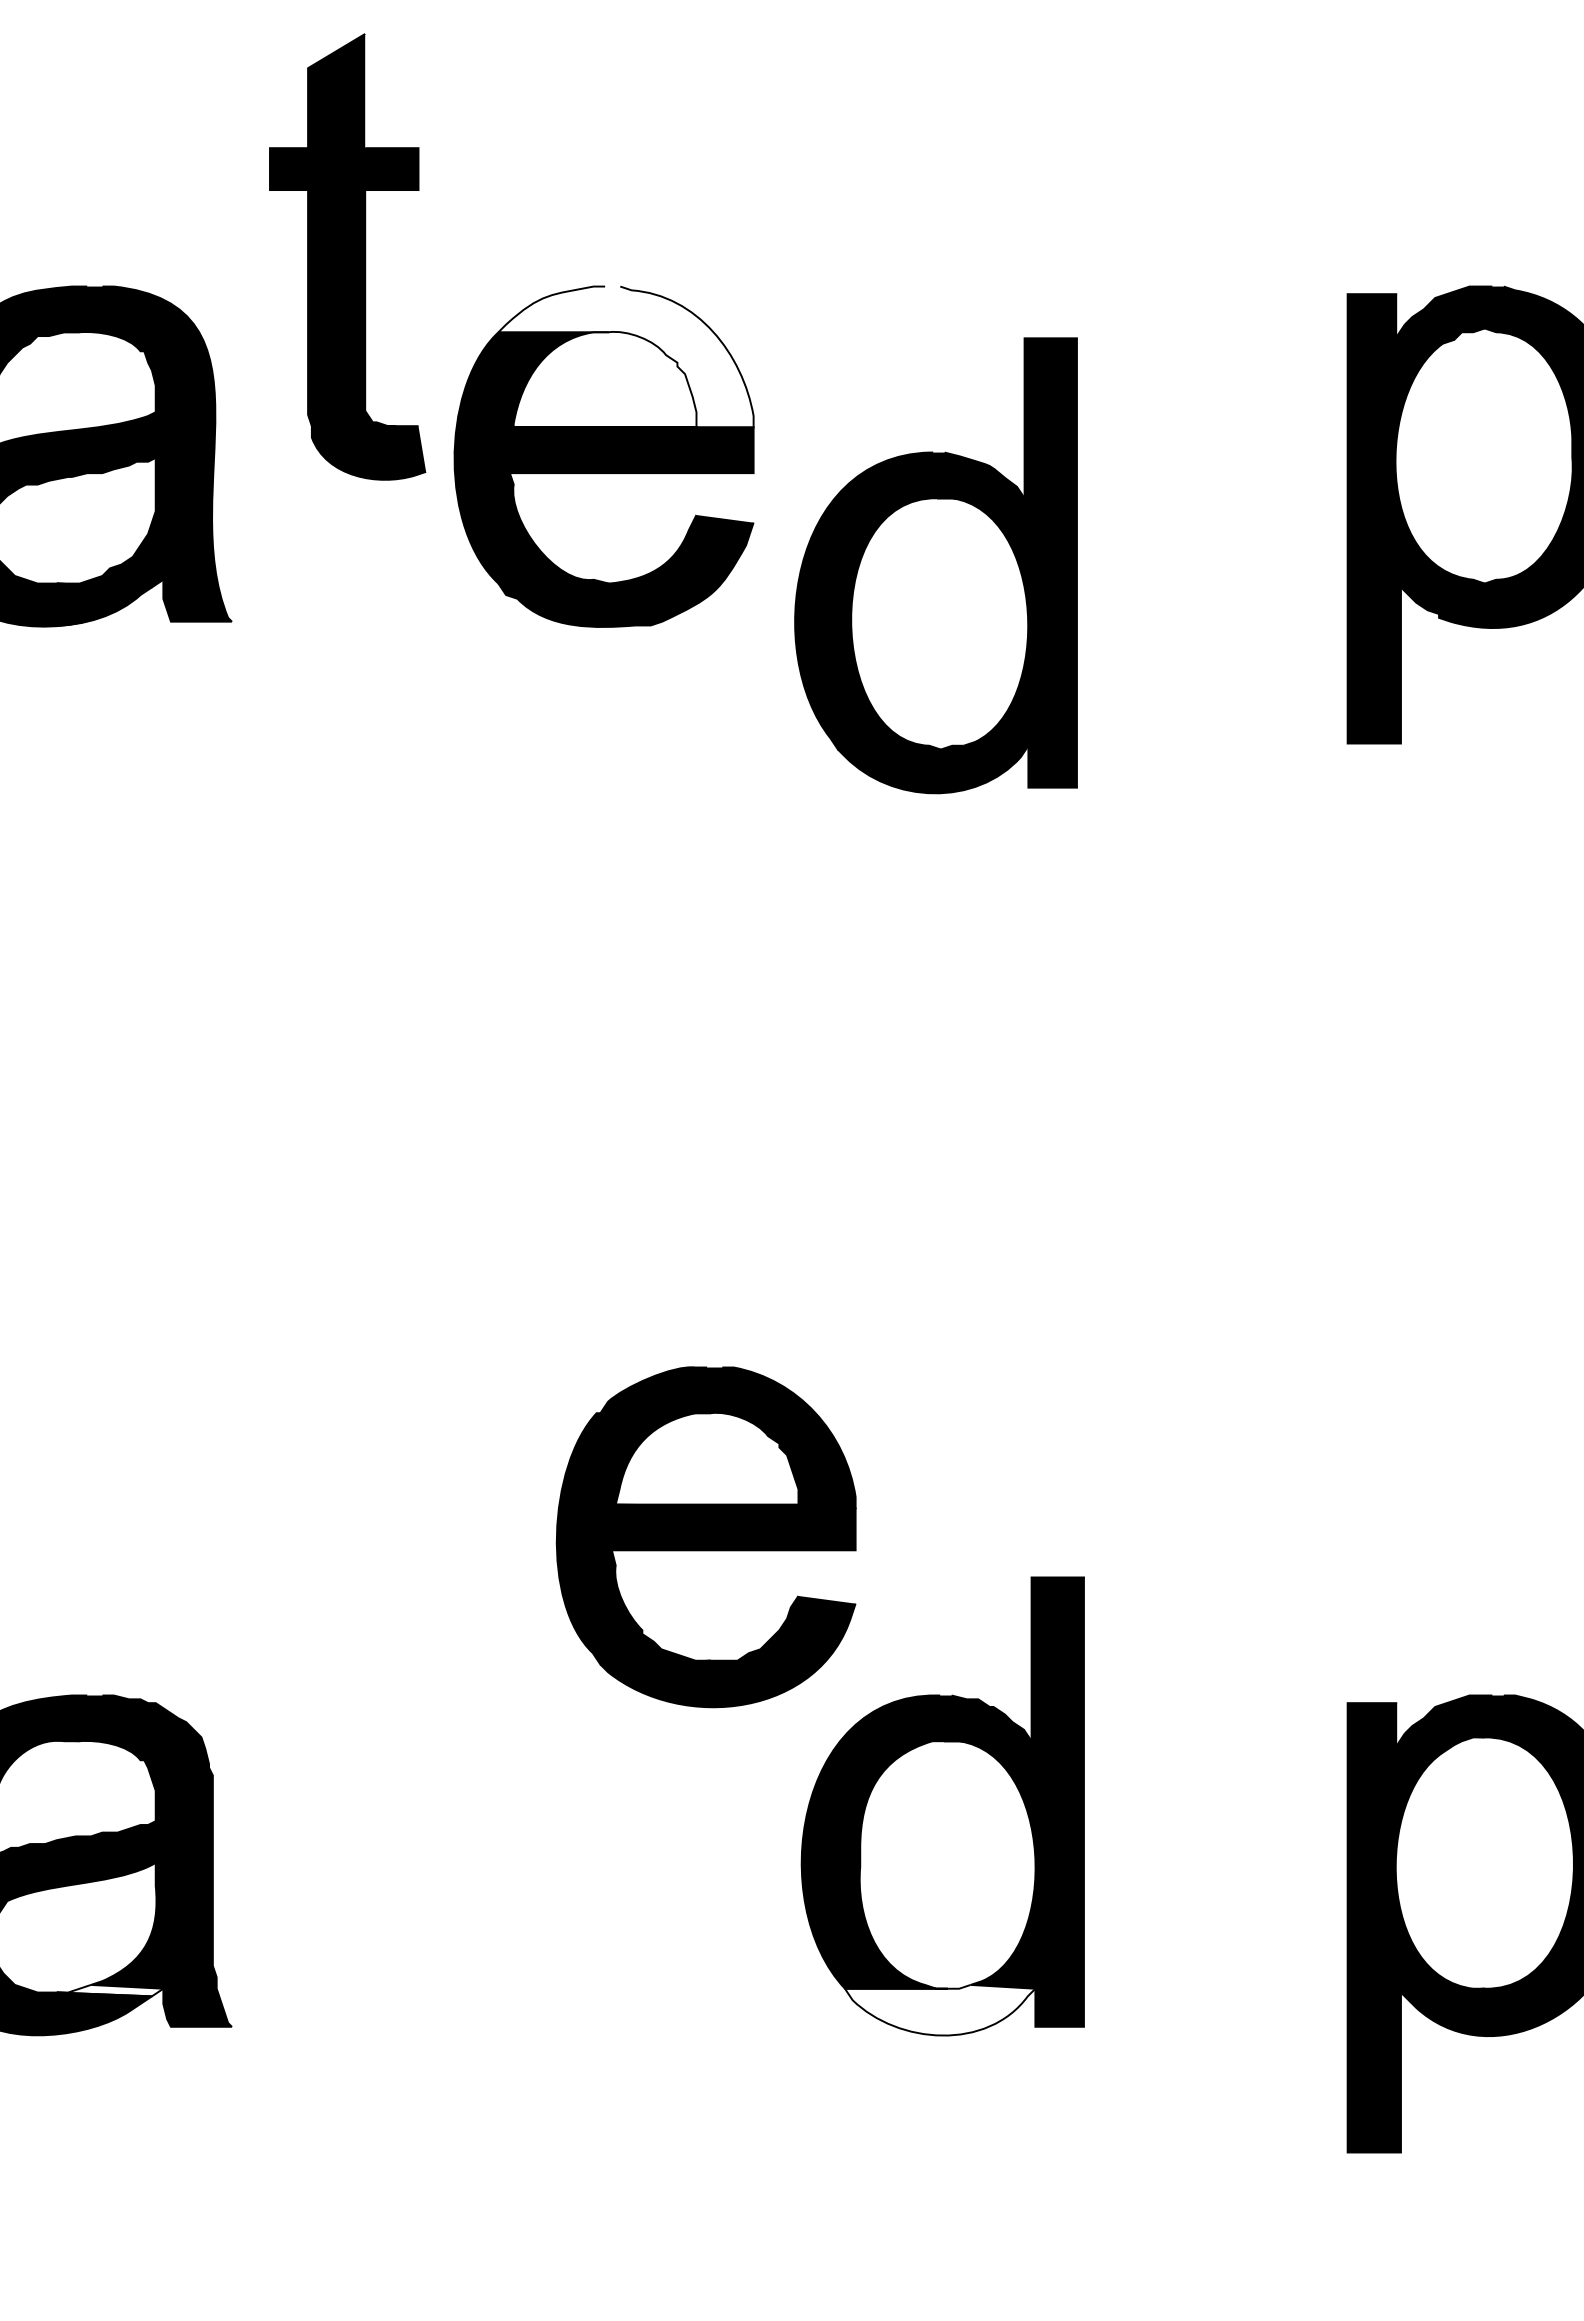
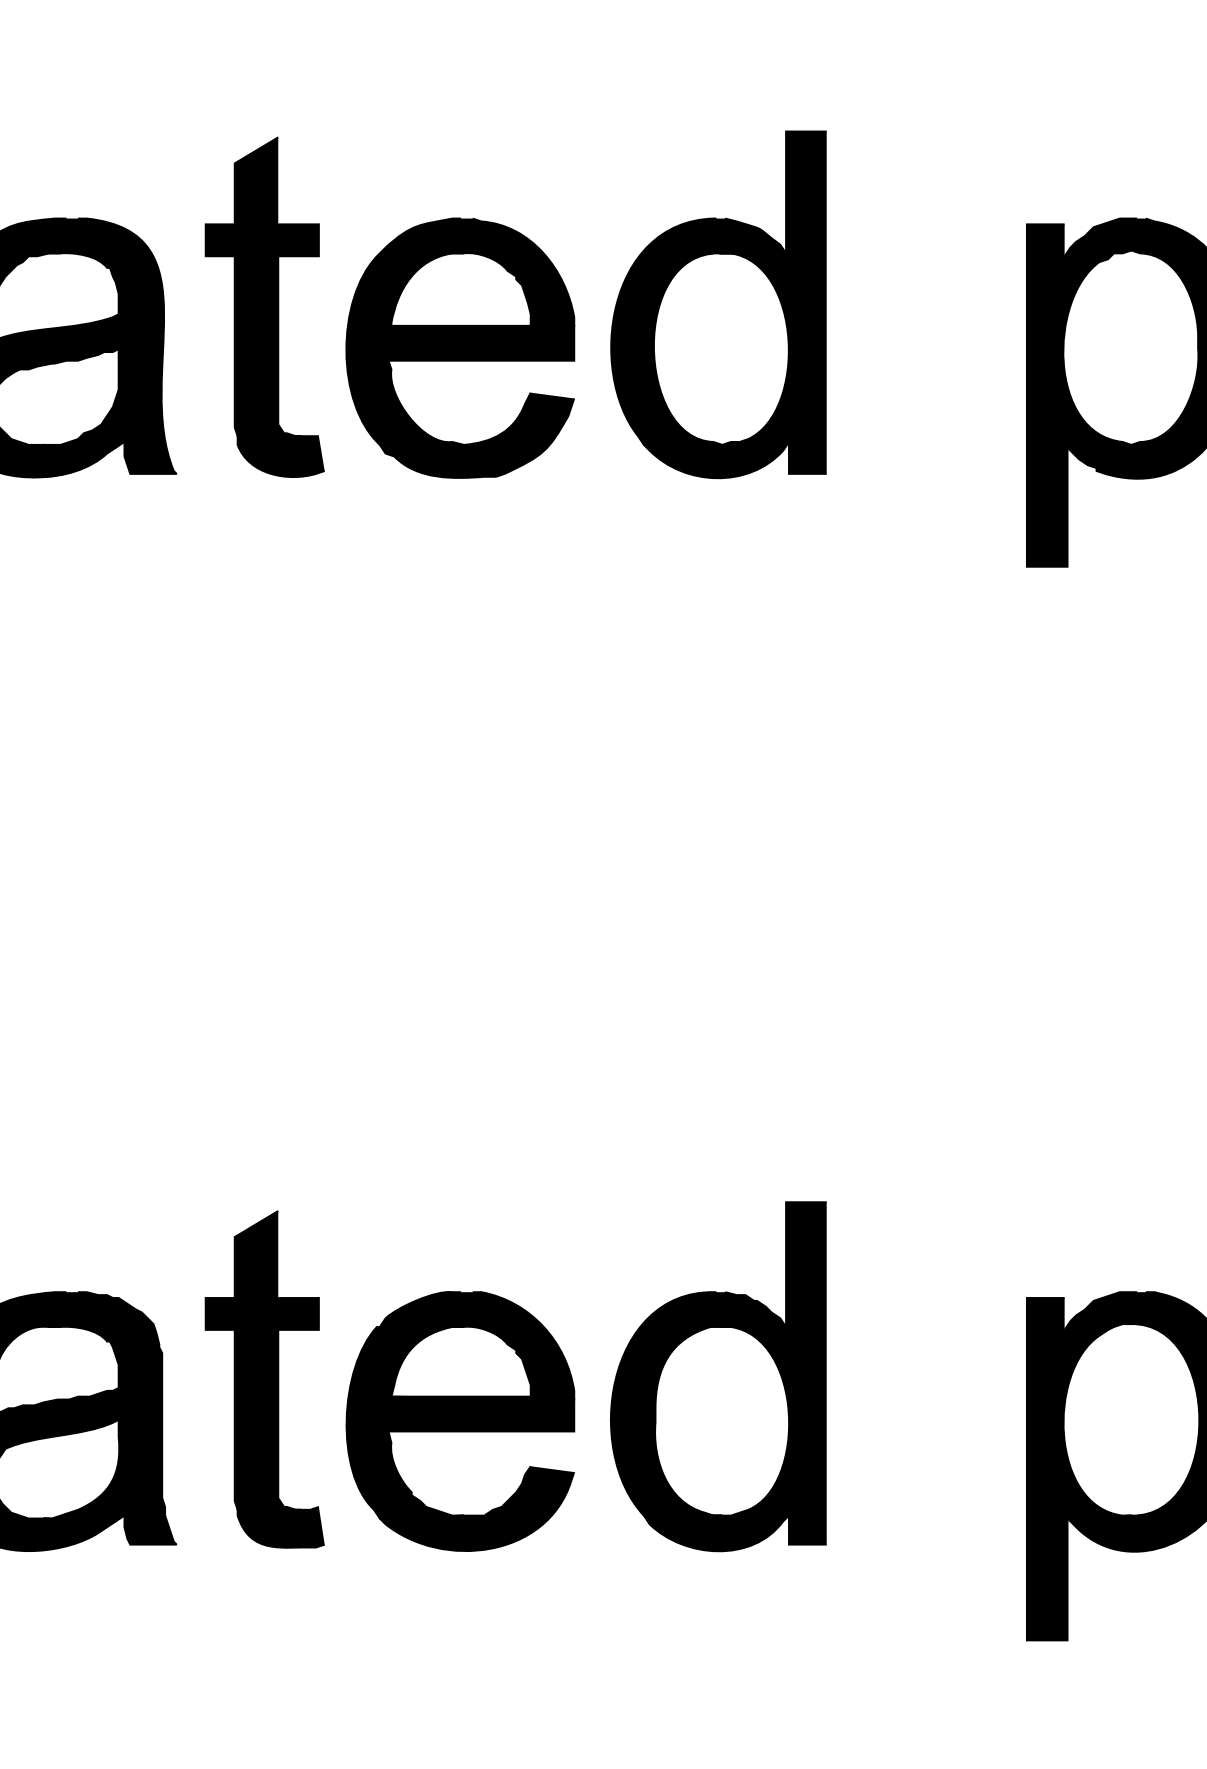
part: (347, 256) -> (264, 306), moved
fill: (625, 356) -> (476, 271), added
part: (935, 565) -> (718, 304), moved
part: (705, 1537) -> (459, 1421), moved
part: (347, 1809) -> (264, 1379), added
fill: (109, 1990) -> (83, 1516), added
fill: (940, 2009) -> (716, 1531), added

